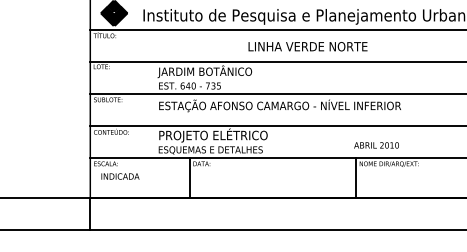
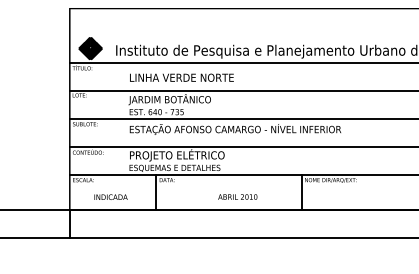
text: (307, 46) -> (181, 77), moved
text: (376, 144) -> (237, 196), moved
text: (119, 175) -> (110, 196), moved

